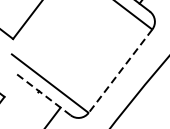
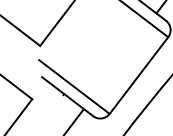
line: (120, 71) -> (138, 75), dashed -> solid
line: (42, 93) -> (67, 96), dashed -> solid

